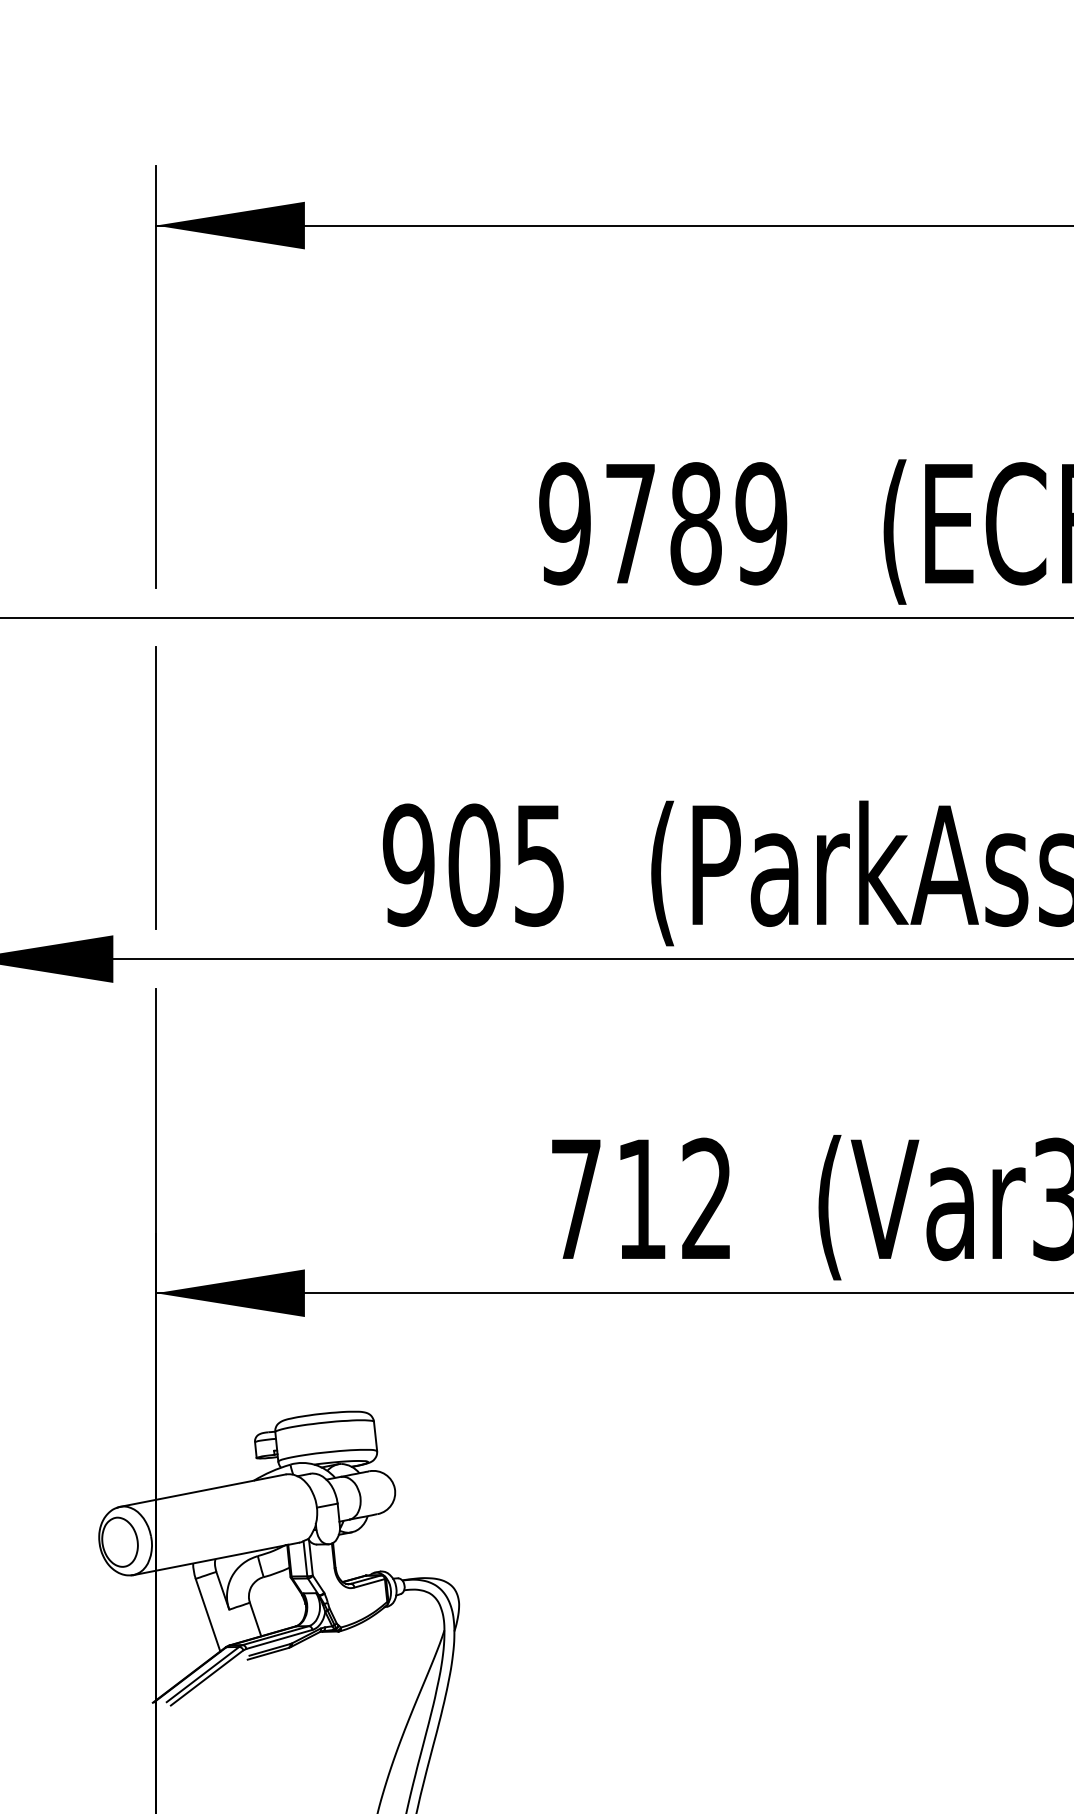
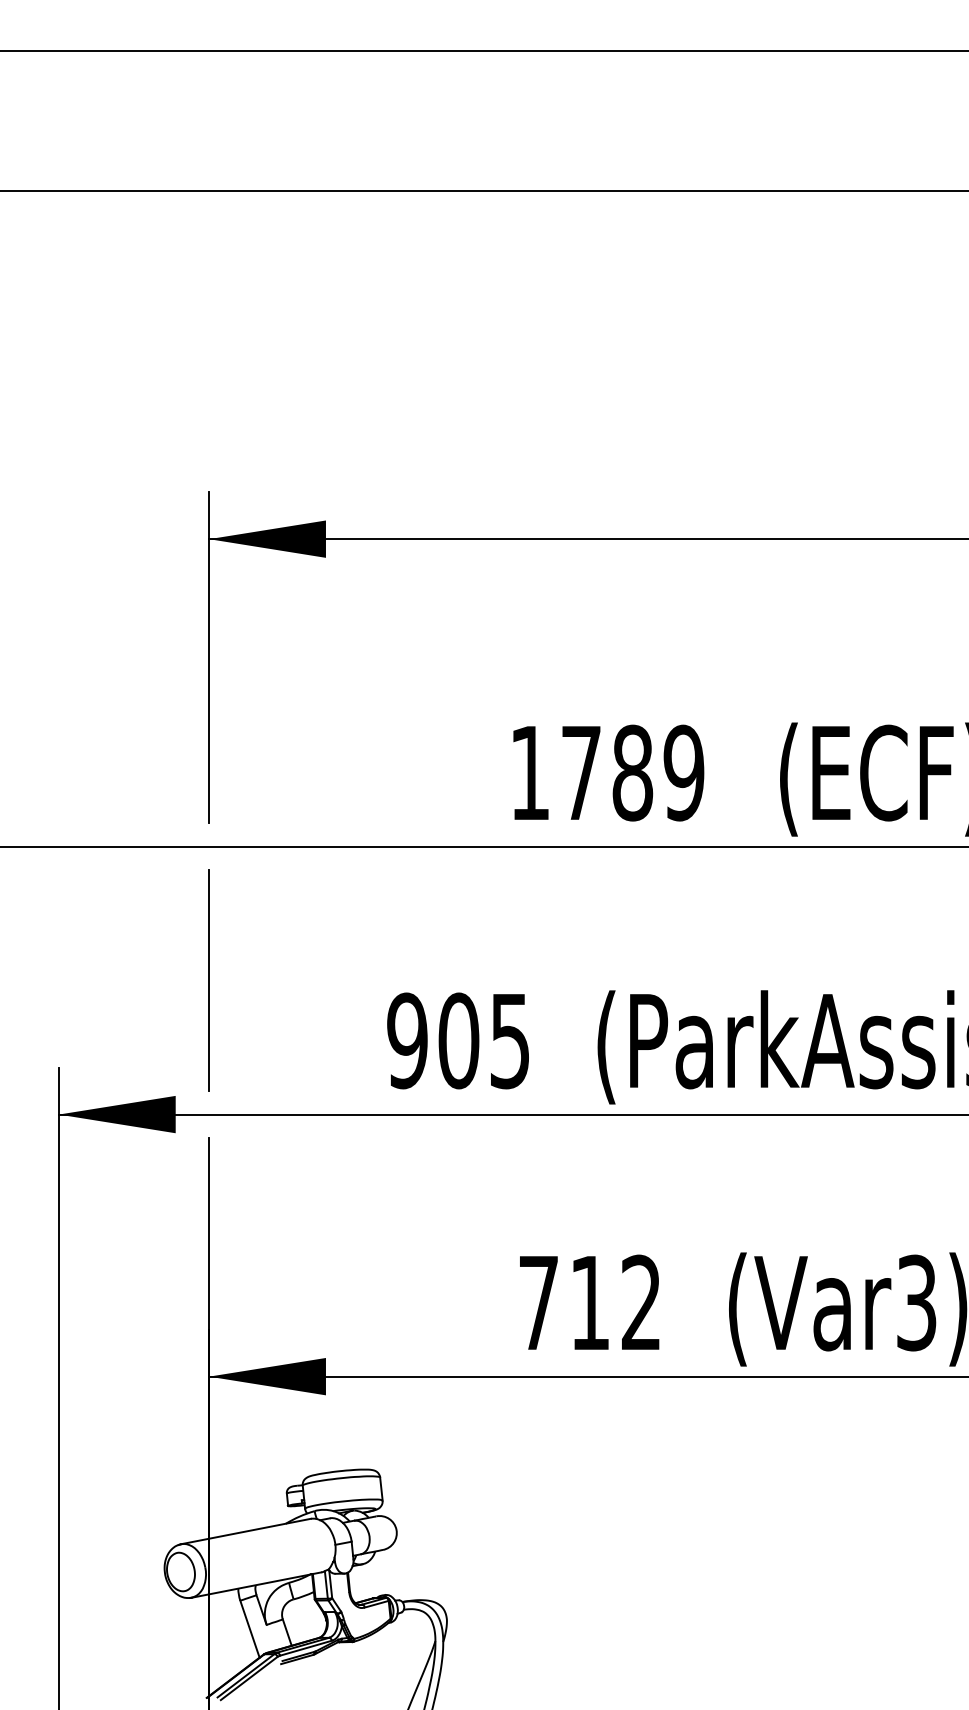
text: (564, 523) -> (529, 772), 9789 -> 1789

